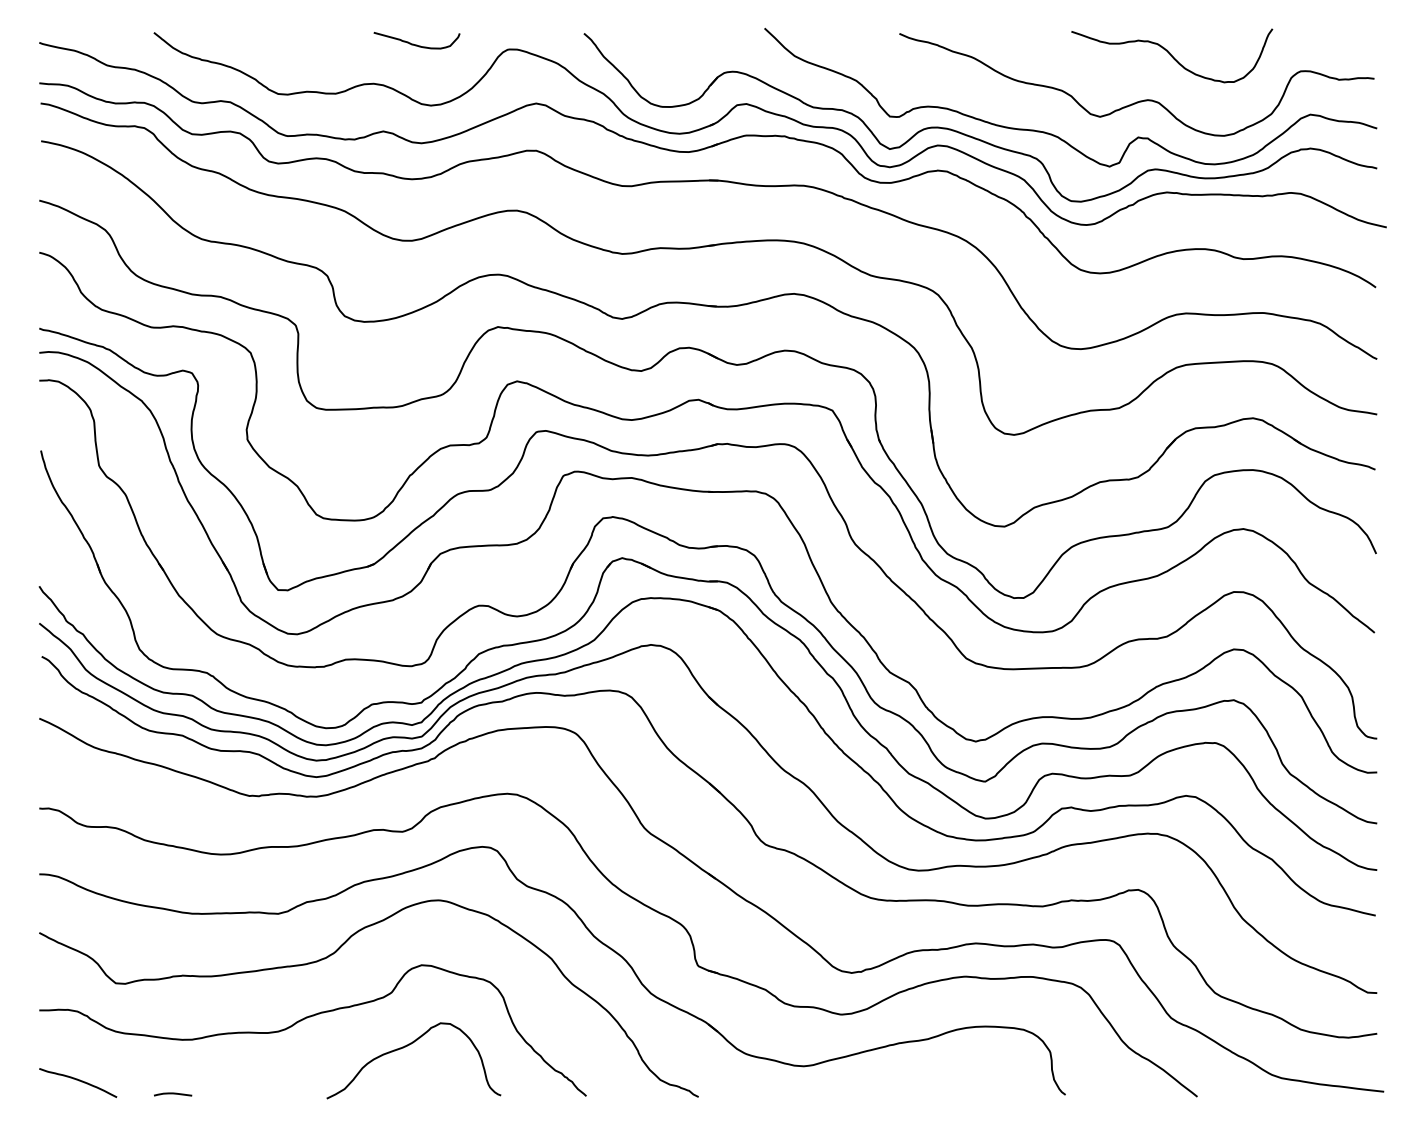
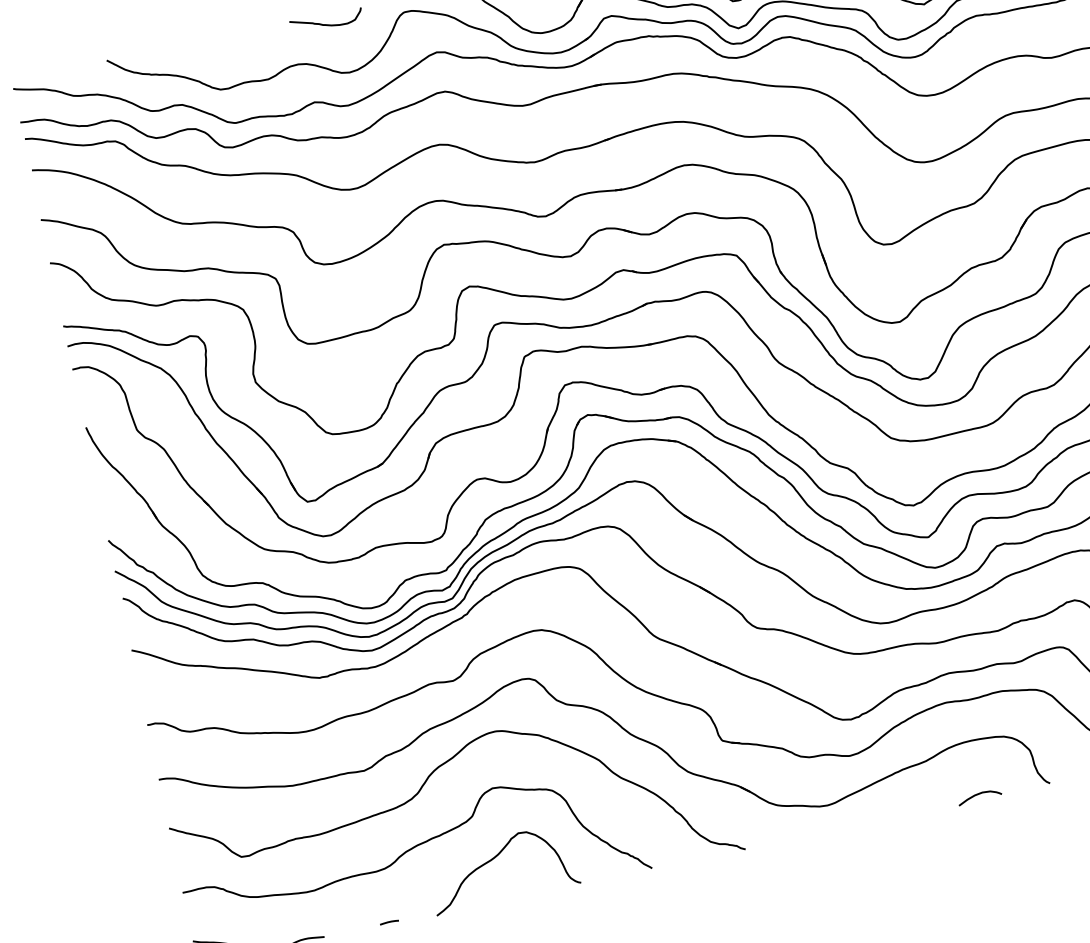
curve: (981, 1090) -> (979, 794), added
line: (270, 1094) -> (389, 922), added

